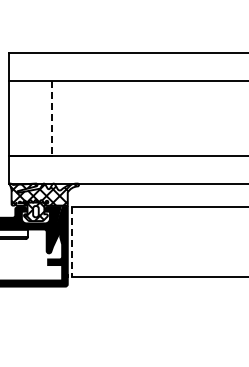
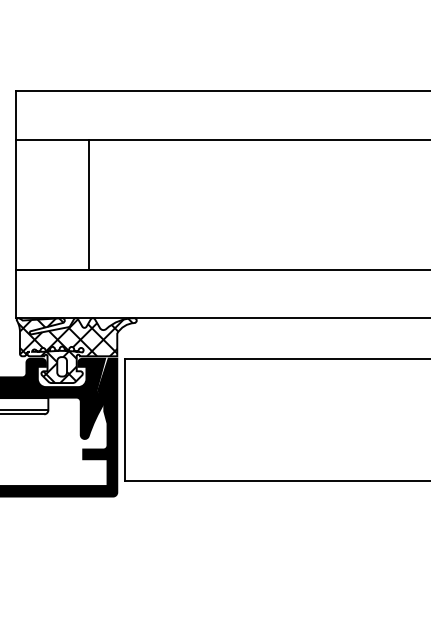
line: (51, 118) -> (89, 205), dashed -> solid
line: (72, 242) -> (125, 420), dashed -> solid

